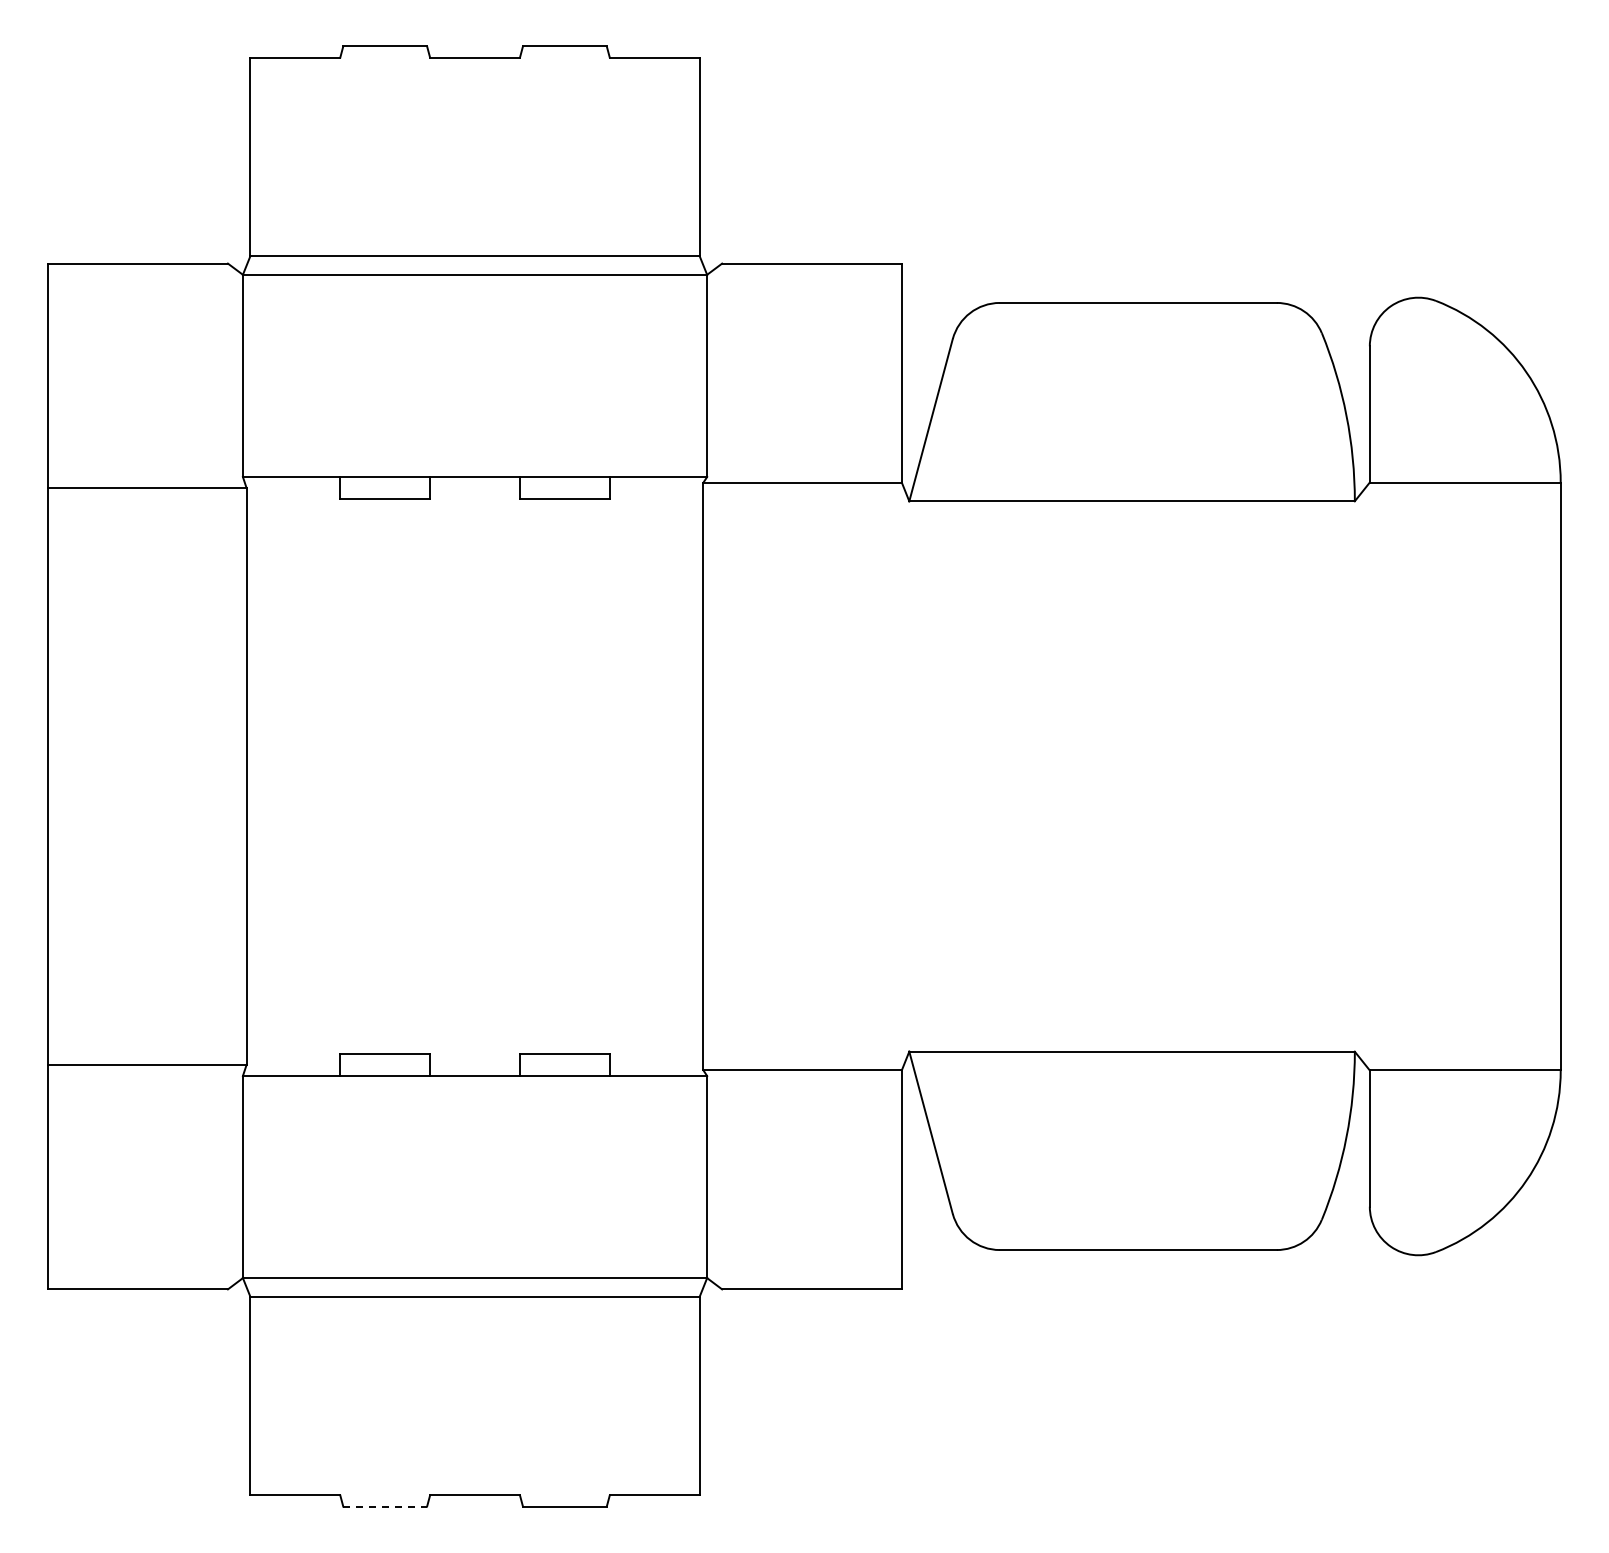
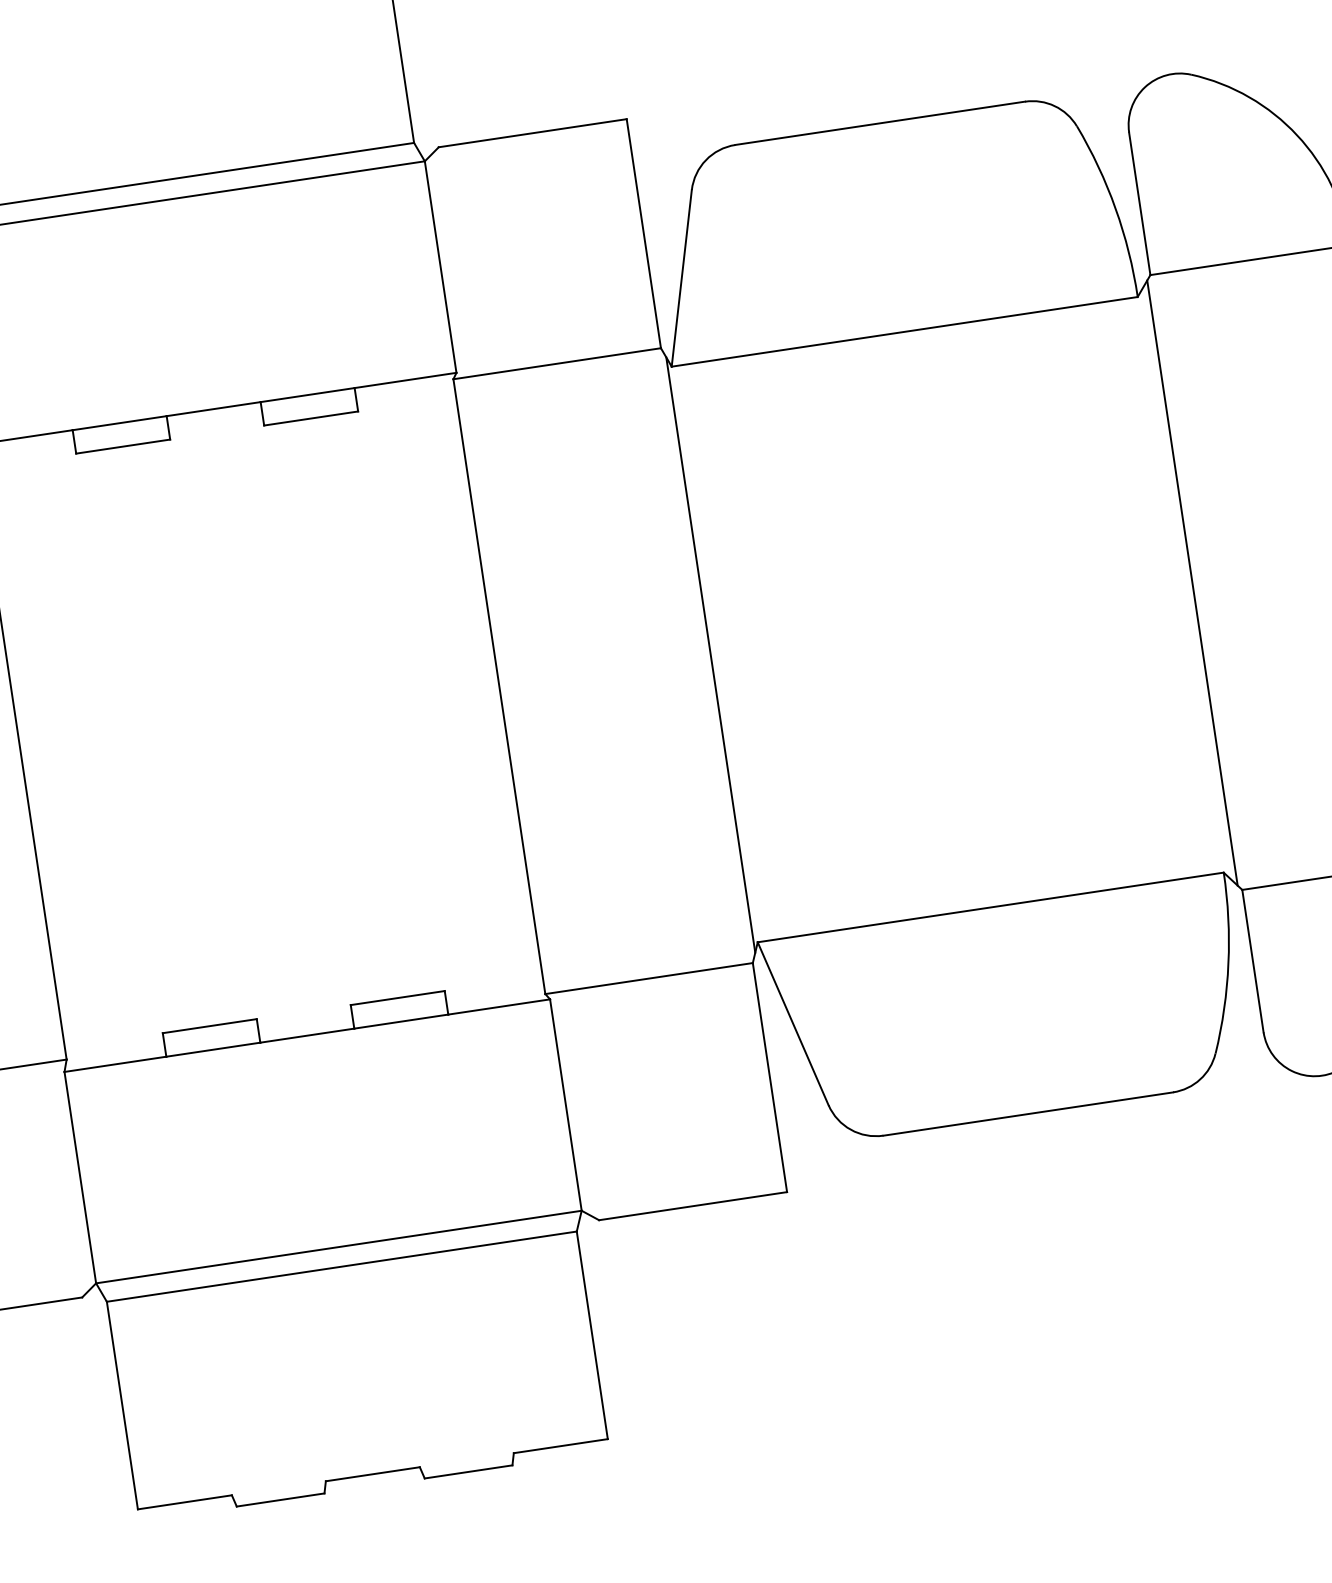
line: (905, 776) -> (710, 655), added
line: (1366, 776) -> (1192, 583), added
line: (385, 1506) -> (280, 1499), dashed -> solid

